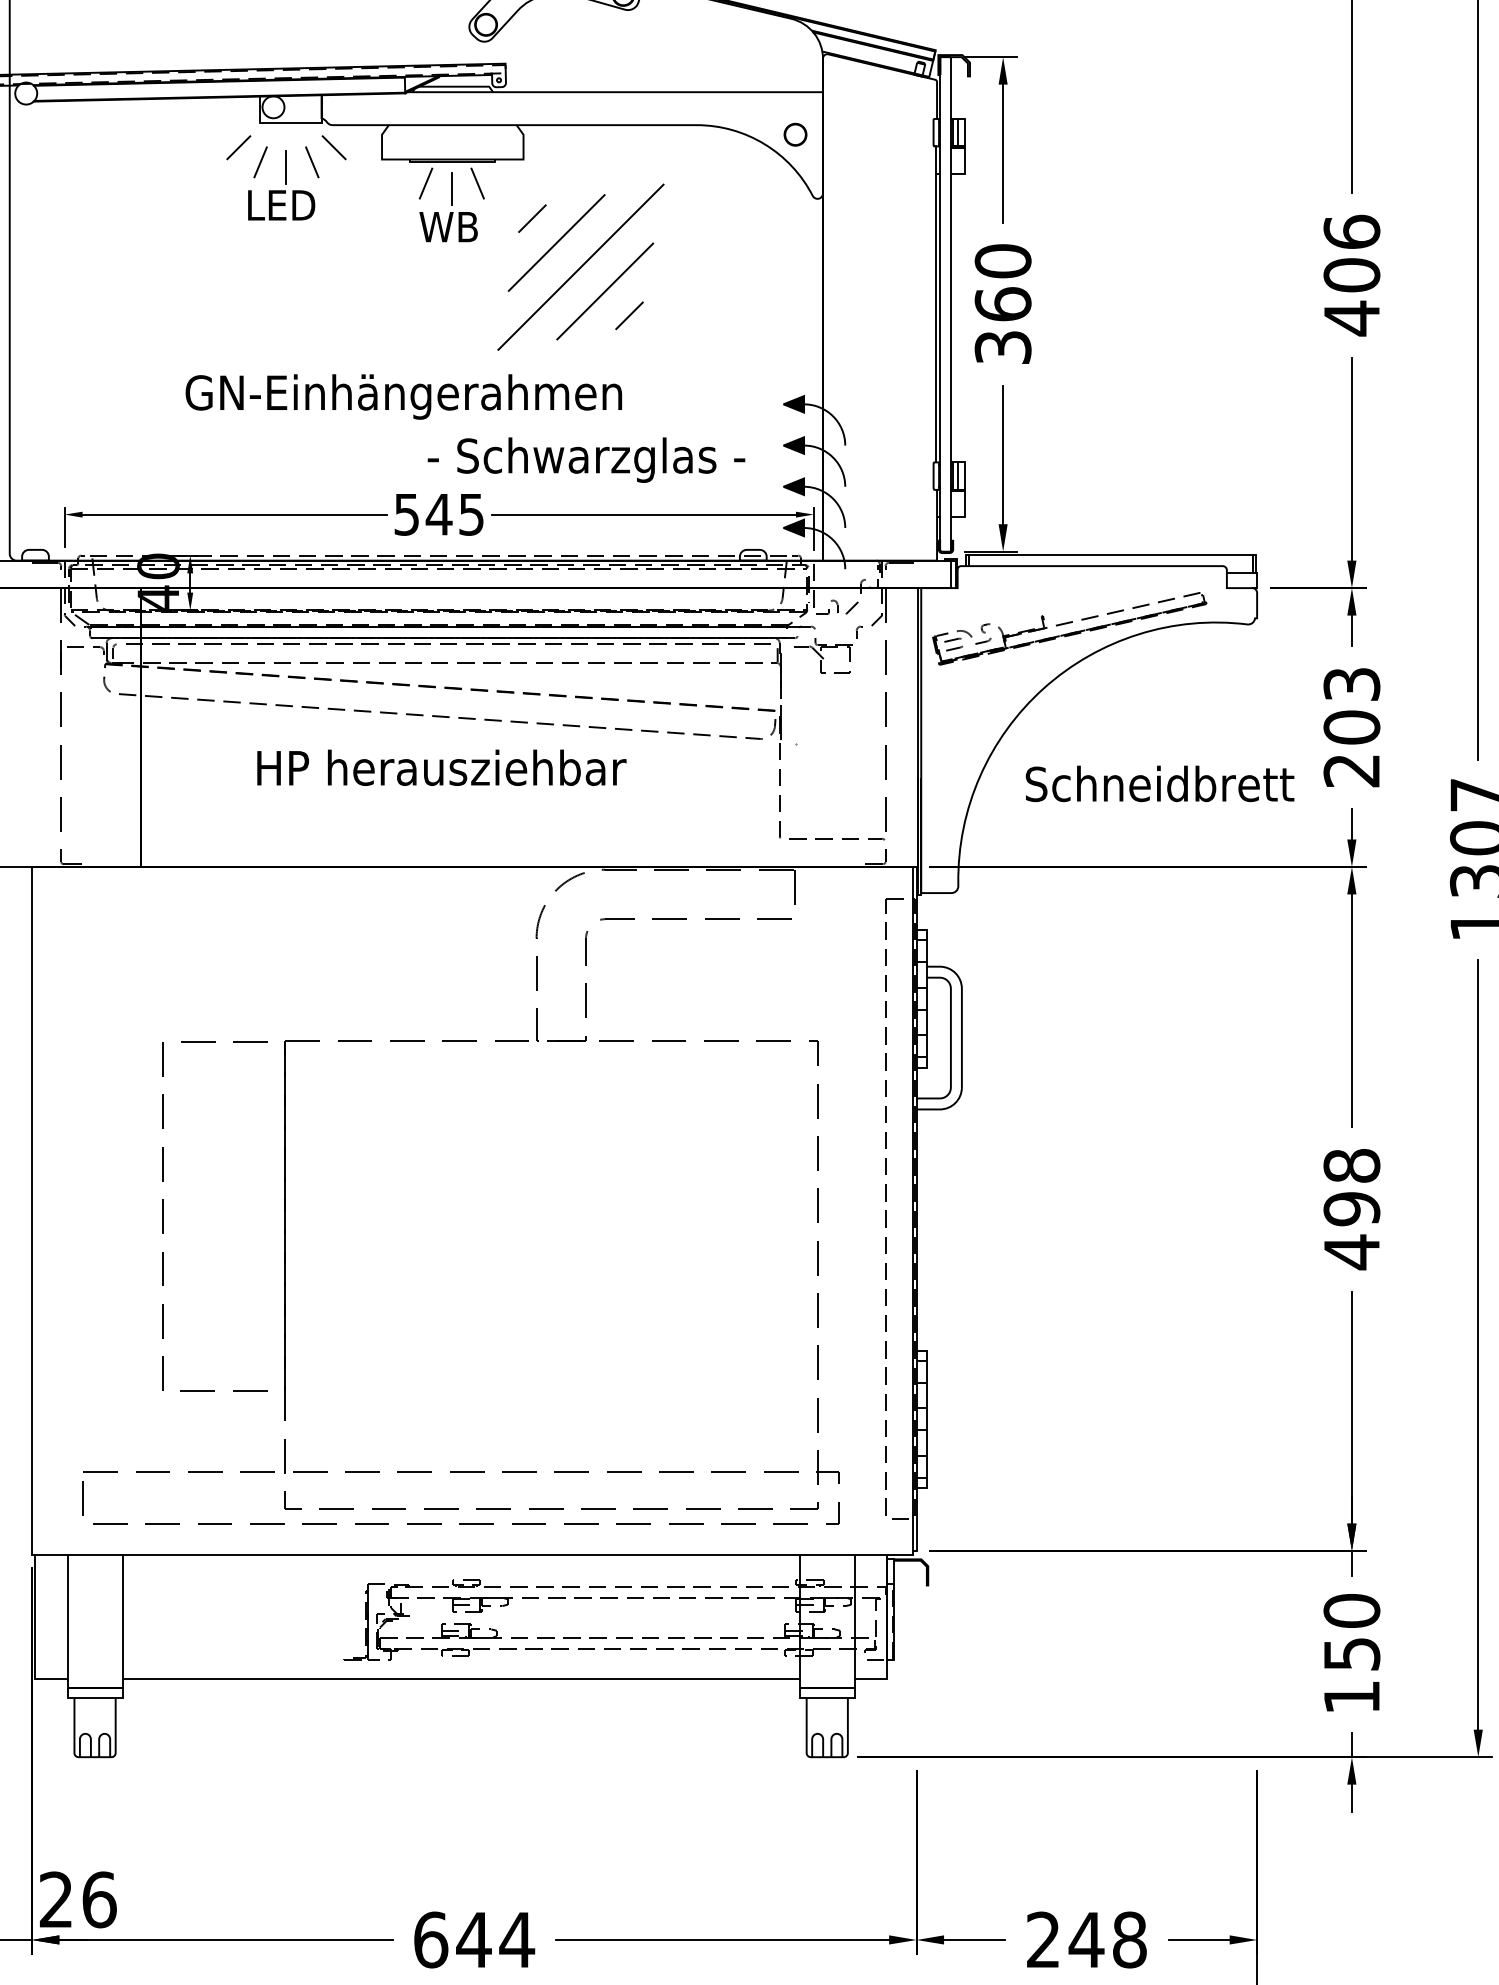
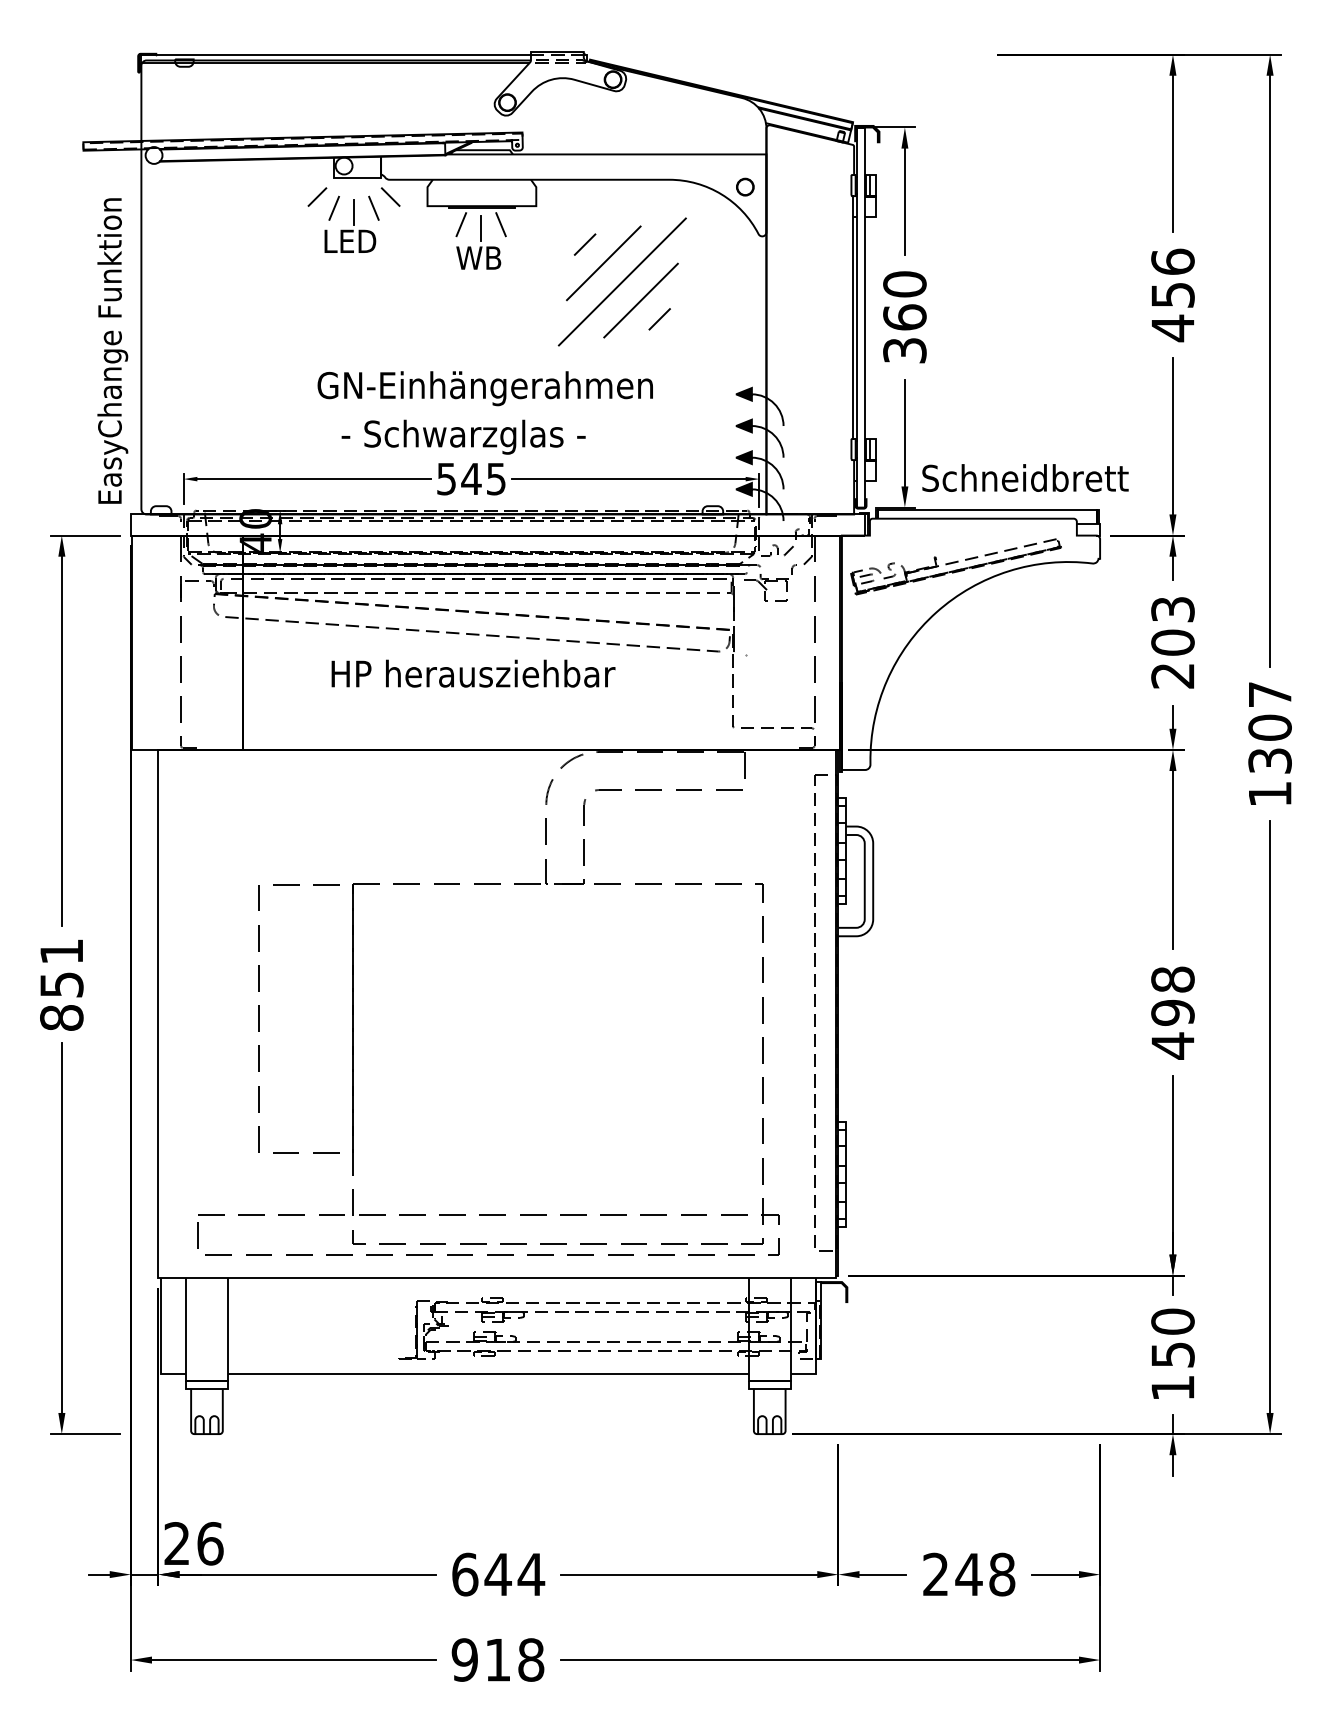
part: (579, 266) -> (621, 281), moved
text: (1351, 275) -> (1172, 295), 406 -> 456
text: (402, 396) -> (484, 388), moved
text: (586, 459) -> (463, 436), moved
text: (1160, 783) -> (1025, 477), moved

